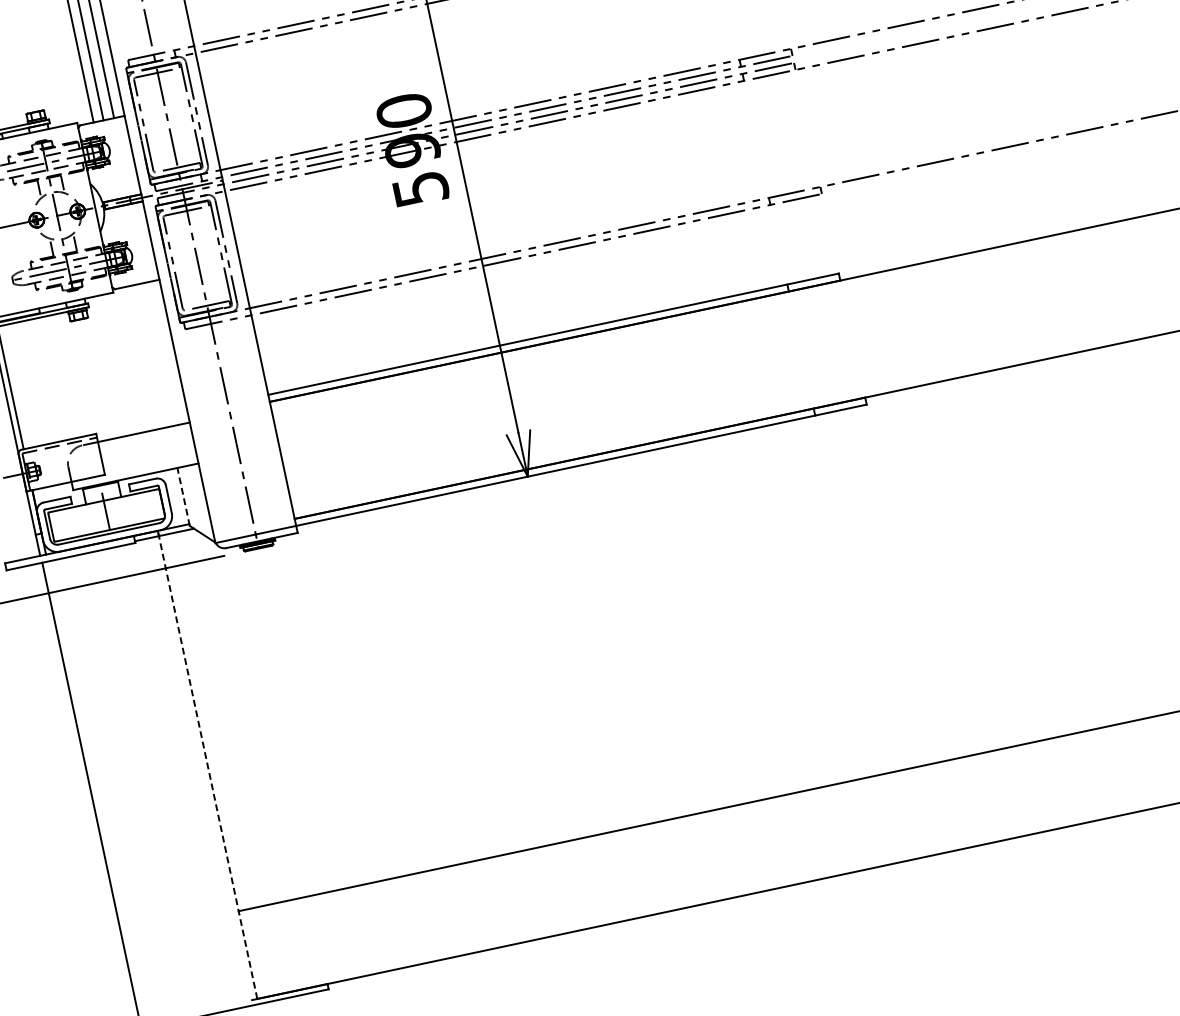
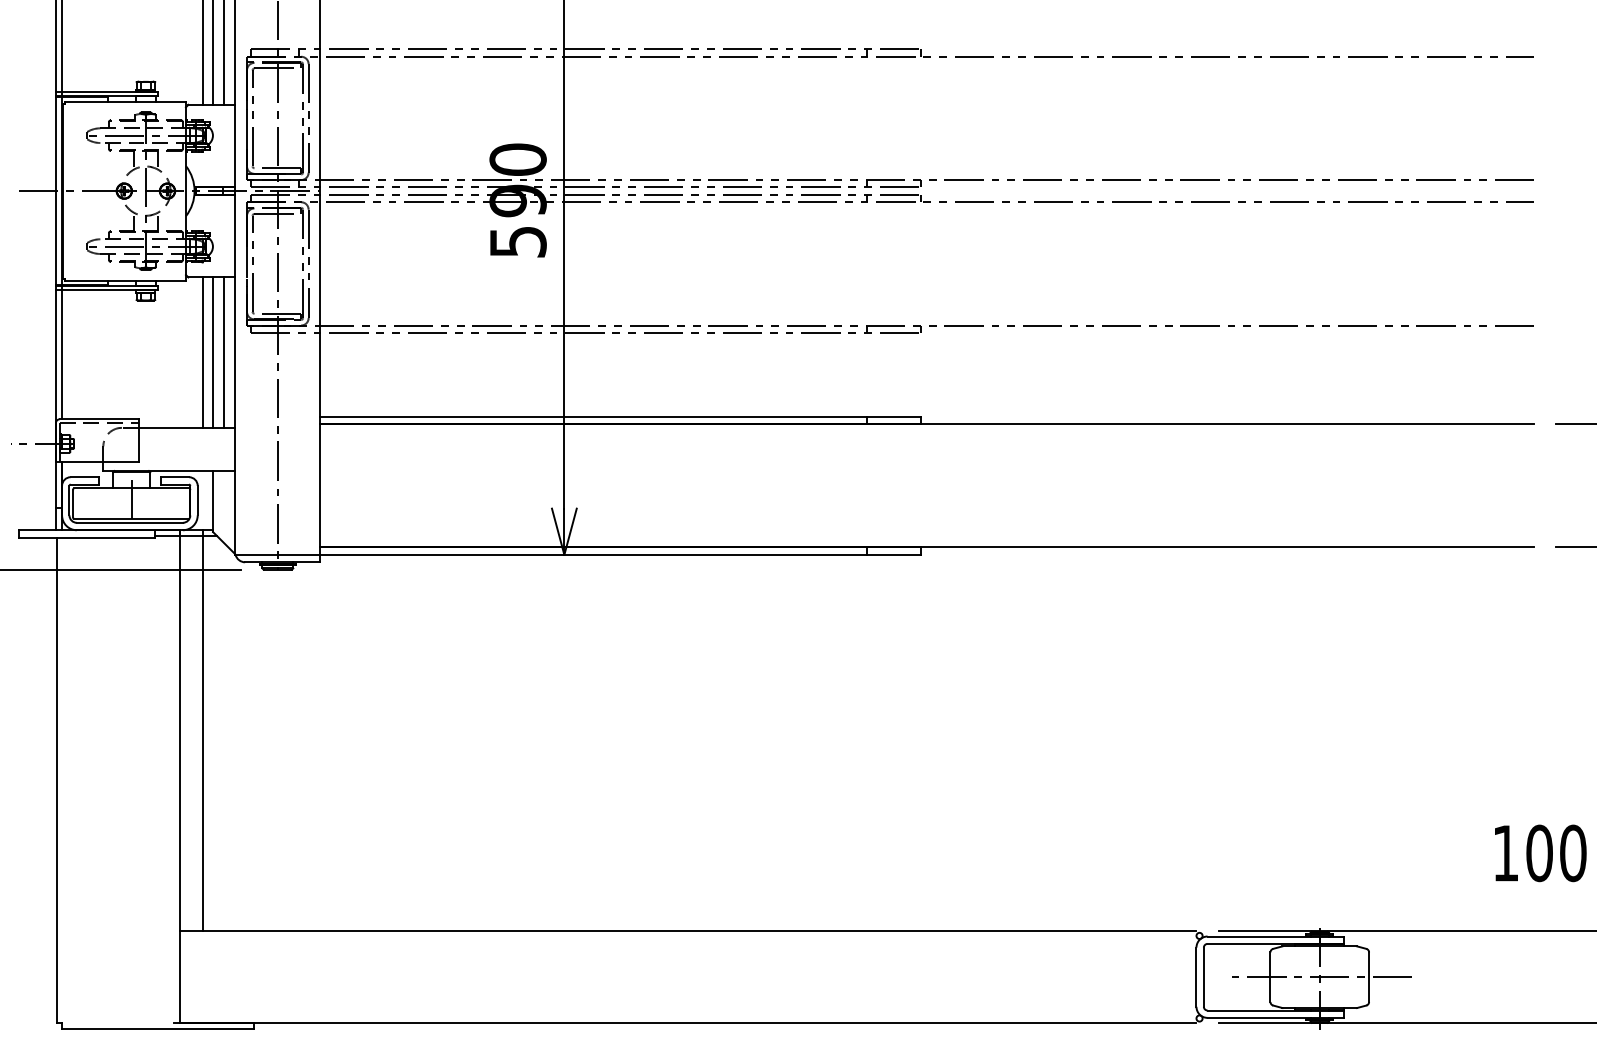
line: (164, 353) -> (224, 352), added
line: (153, 355) -> (213, 352), added
line: (143, 357) -> (202, 352), added
line: (183, 496) -> (213, 501), dashed -> solid
line: (219, 716) -> (202, 730), added
line: (207, 764) -> (179, 776), dashed -> solid

